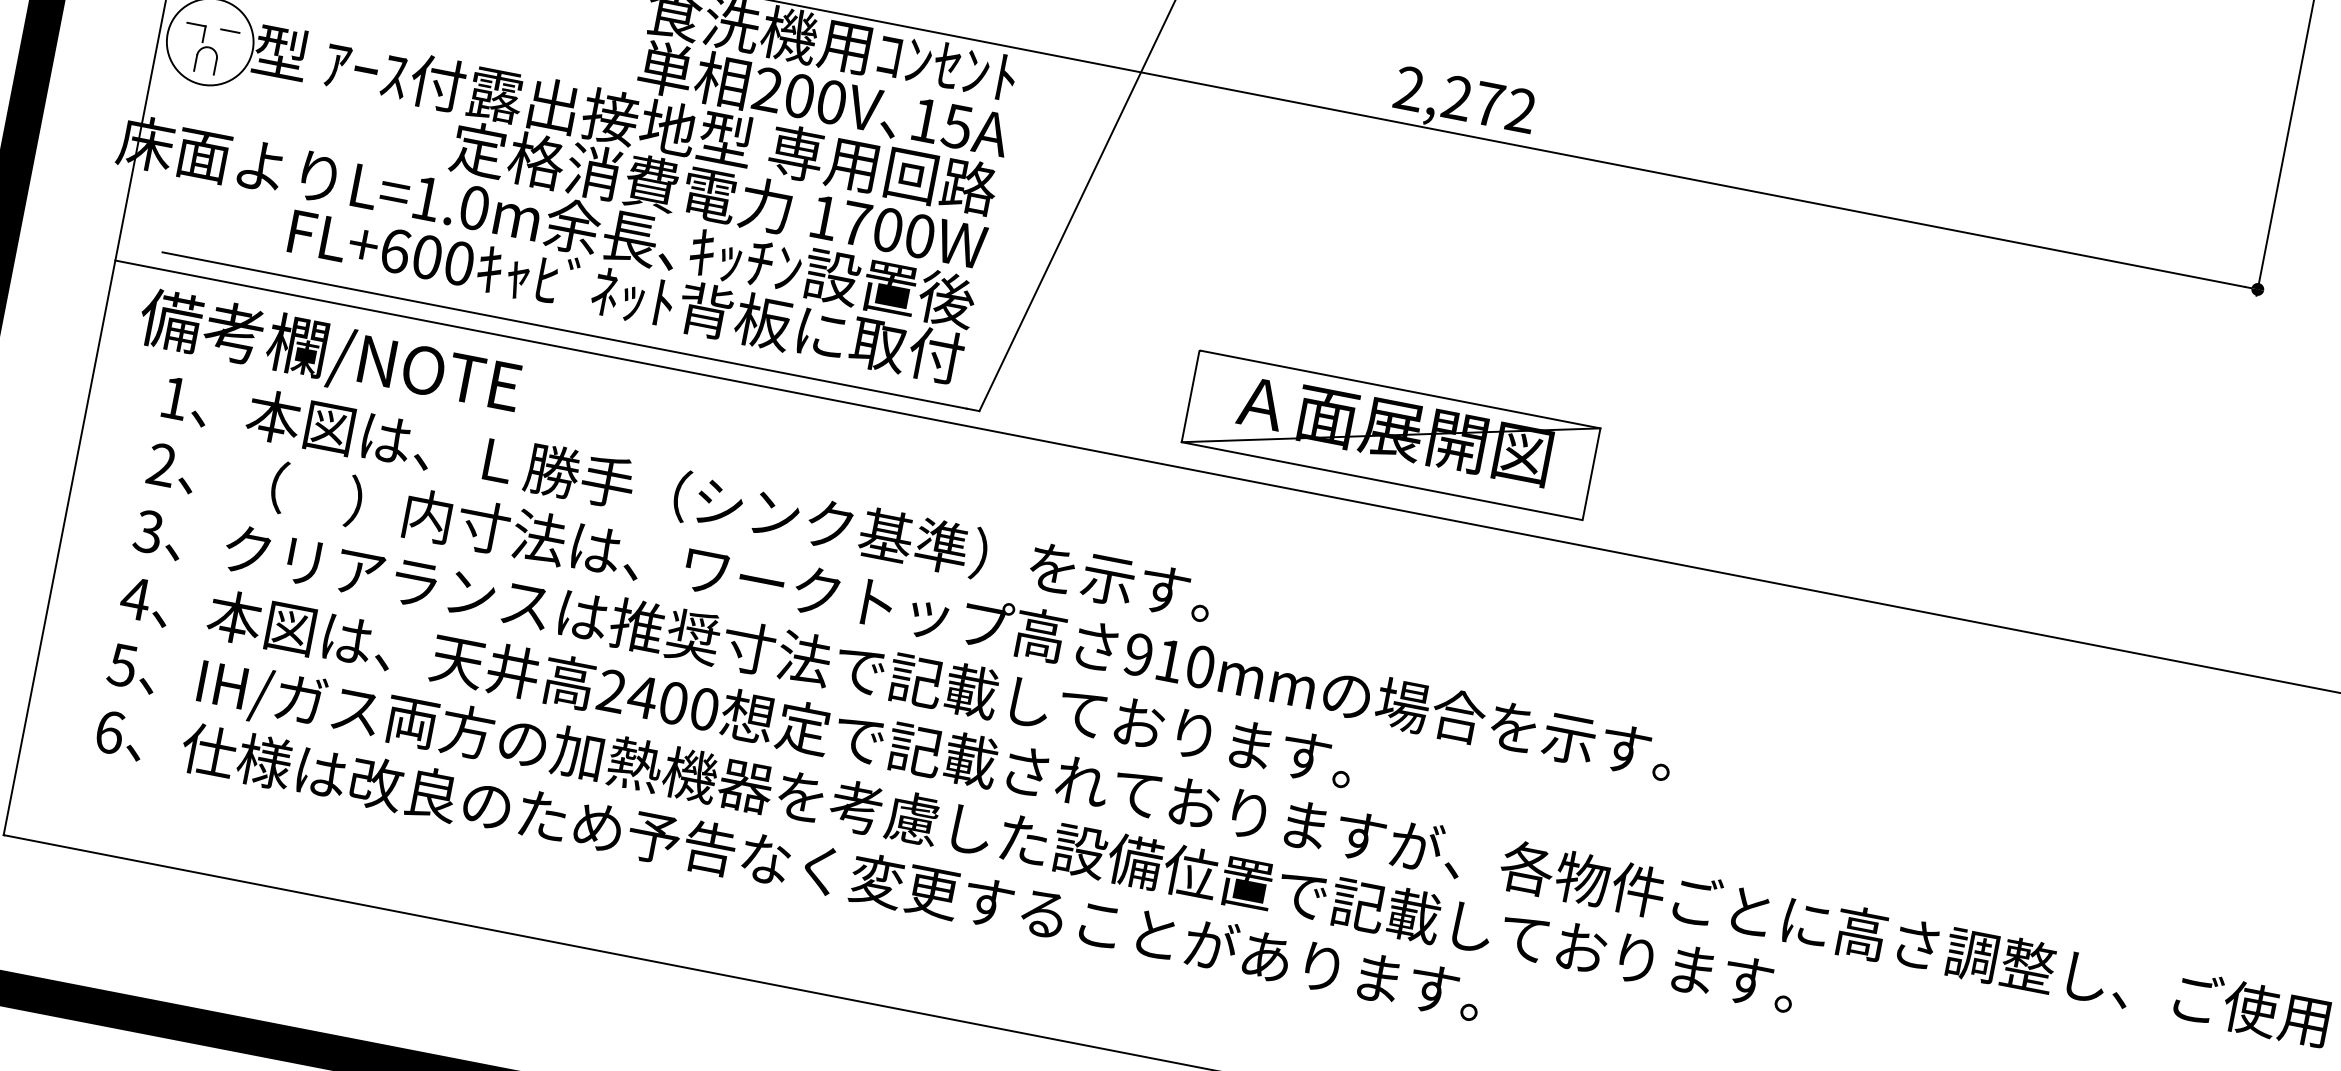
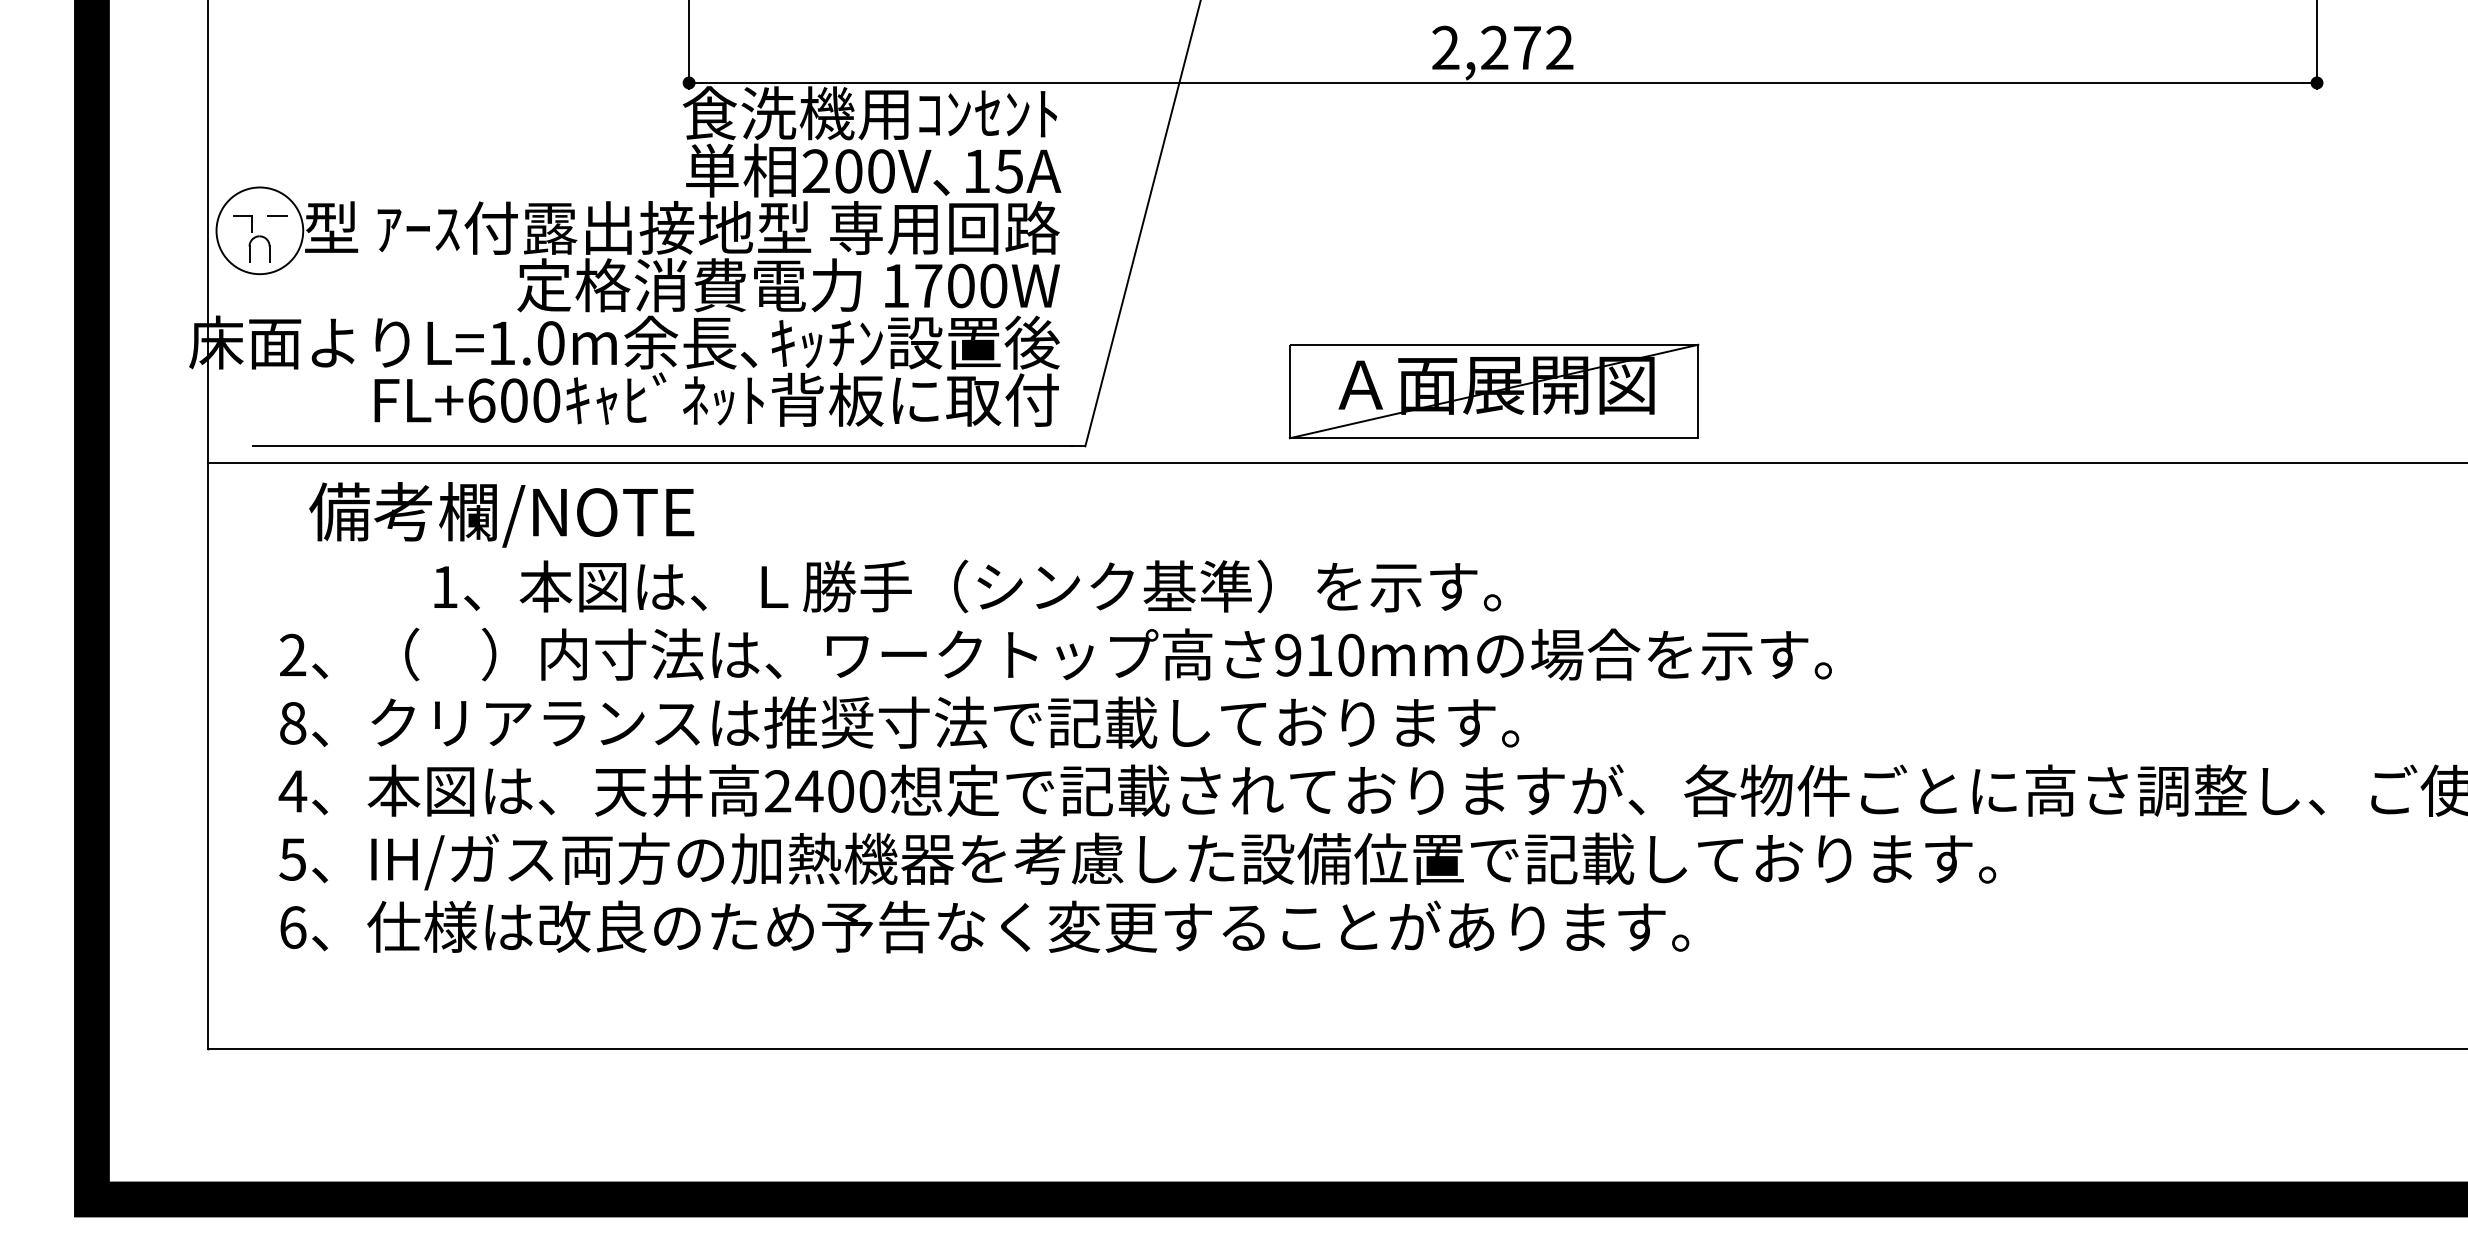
text: (329, 354) -> (501, 514), moved
text: (687, 497) -> (967, 586), moved
text: (148, 530) -> (292, 722), 3 -> 8

